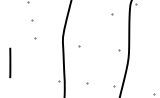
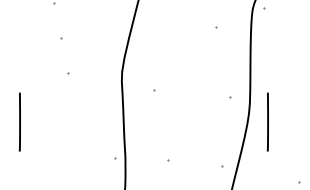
line: (138, 62) -> (268, 121), added

